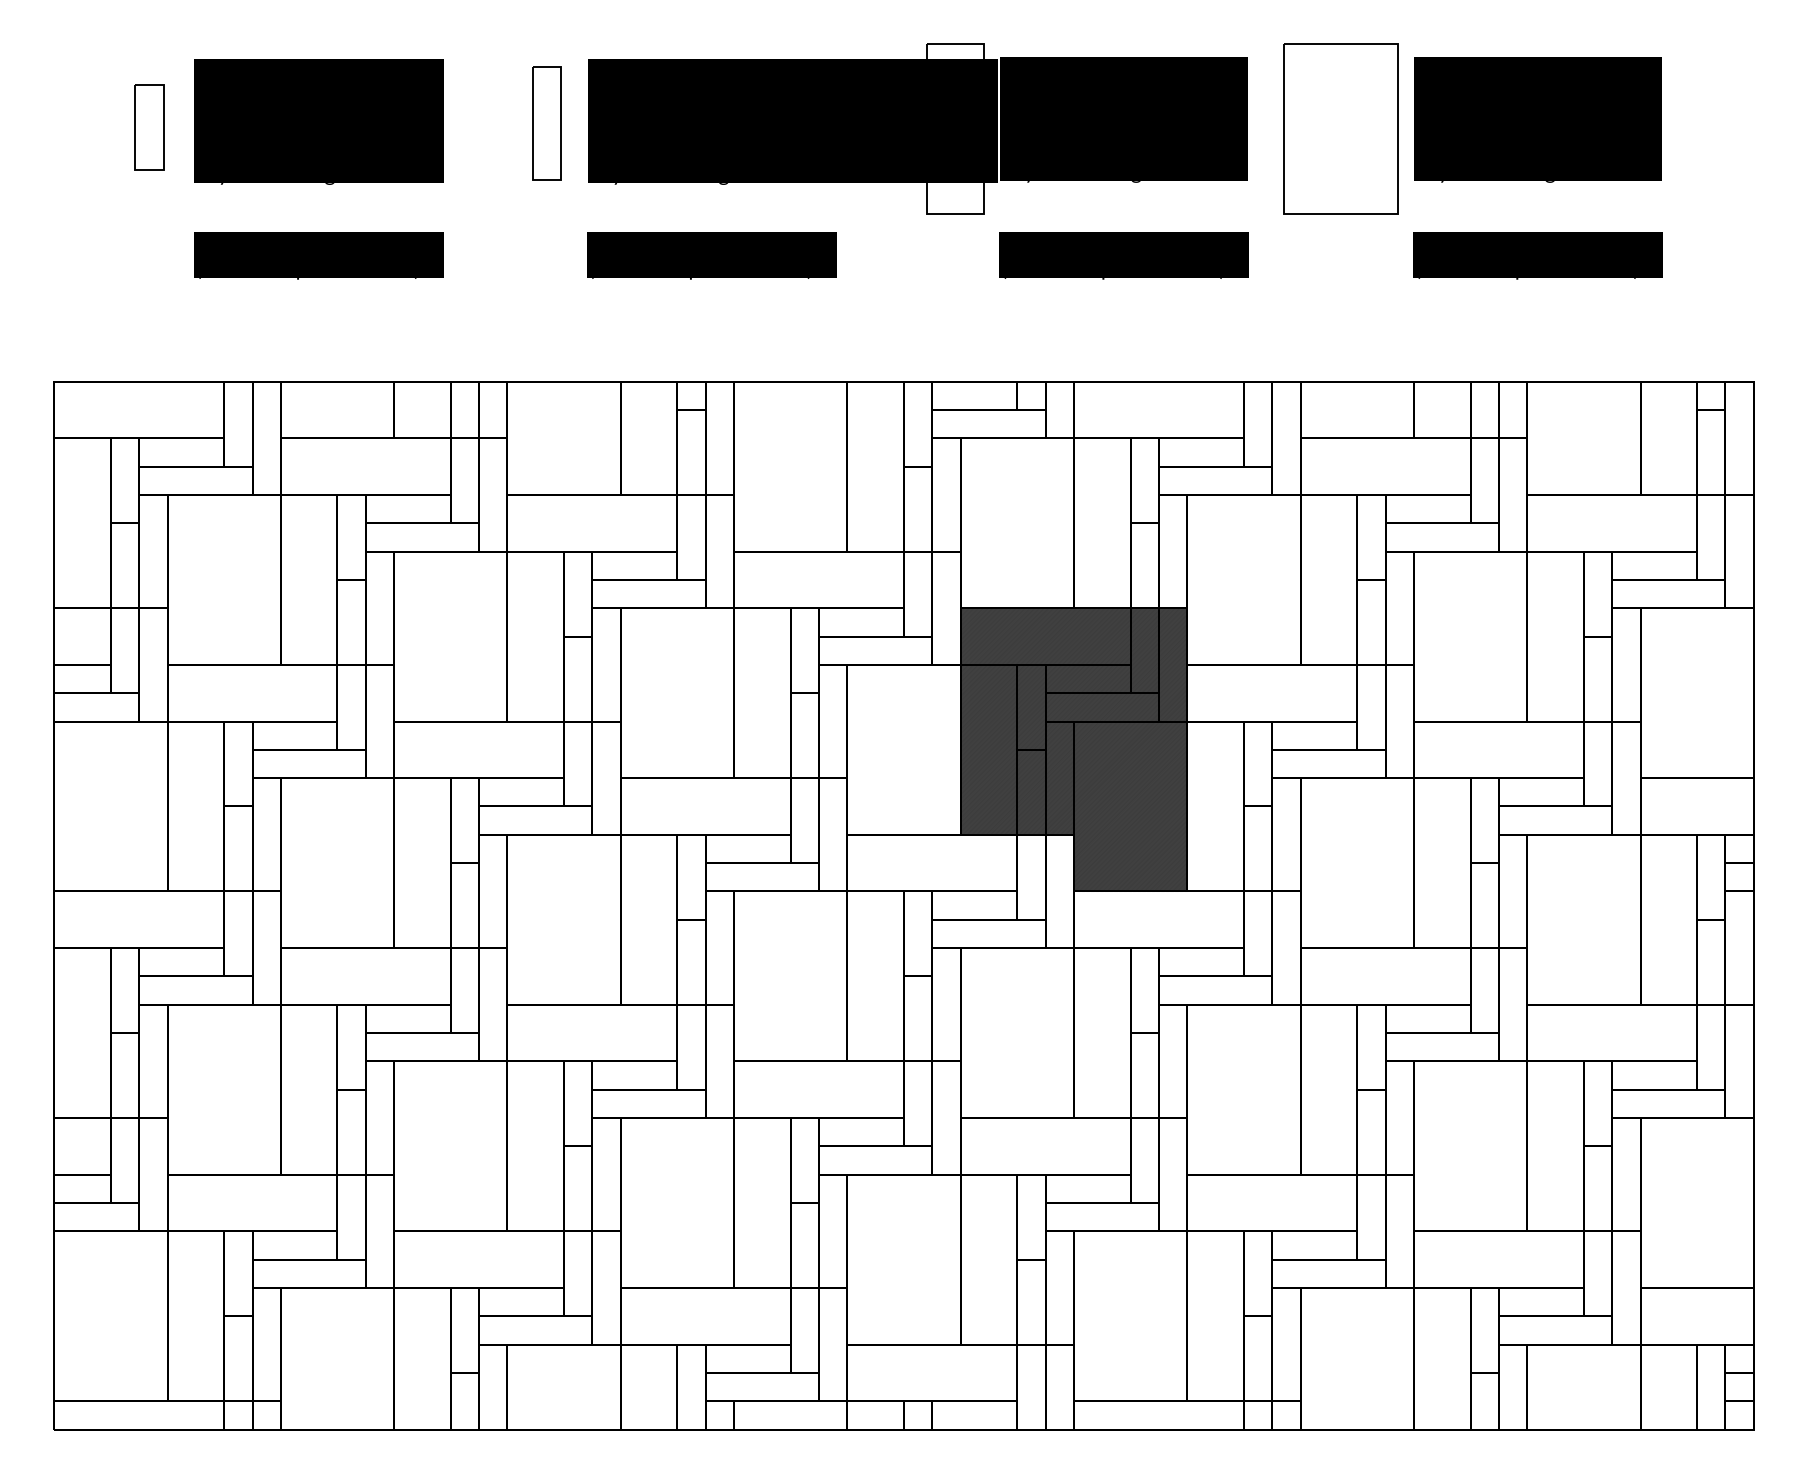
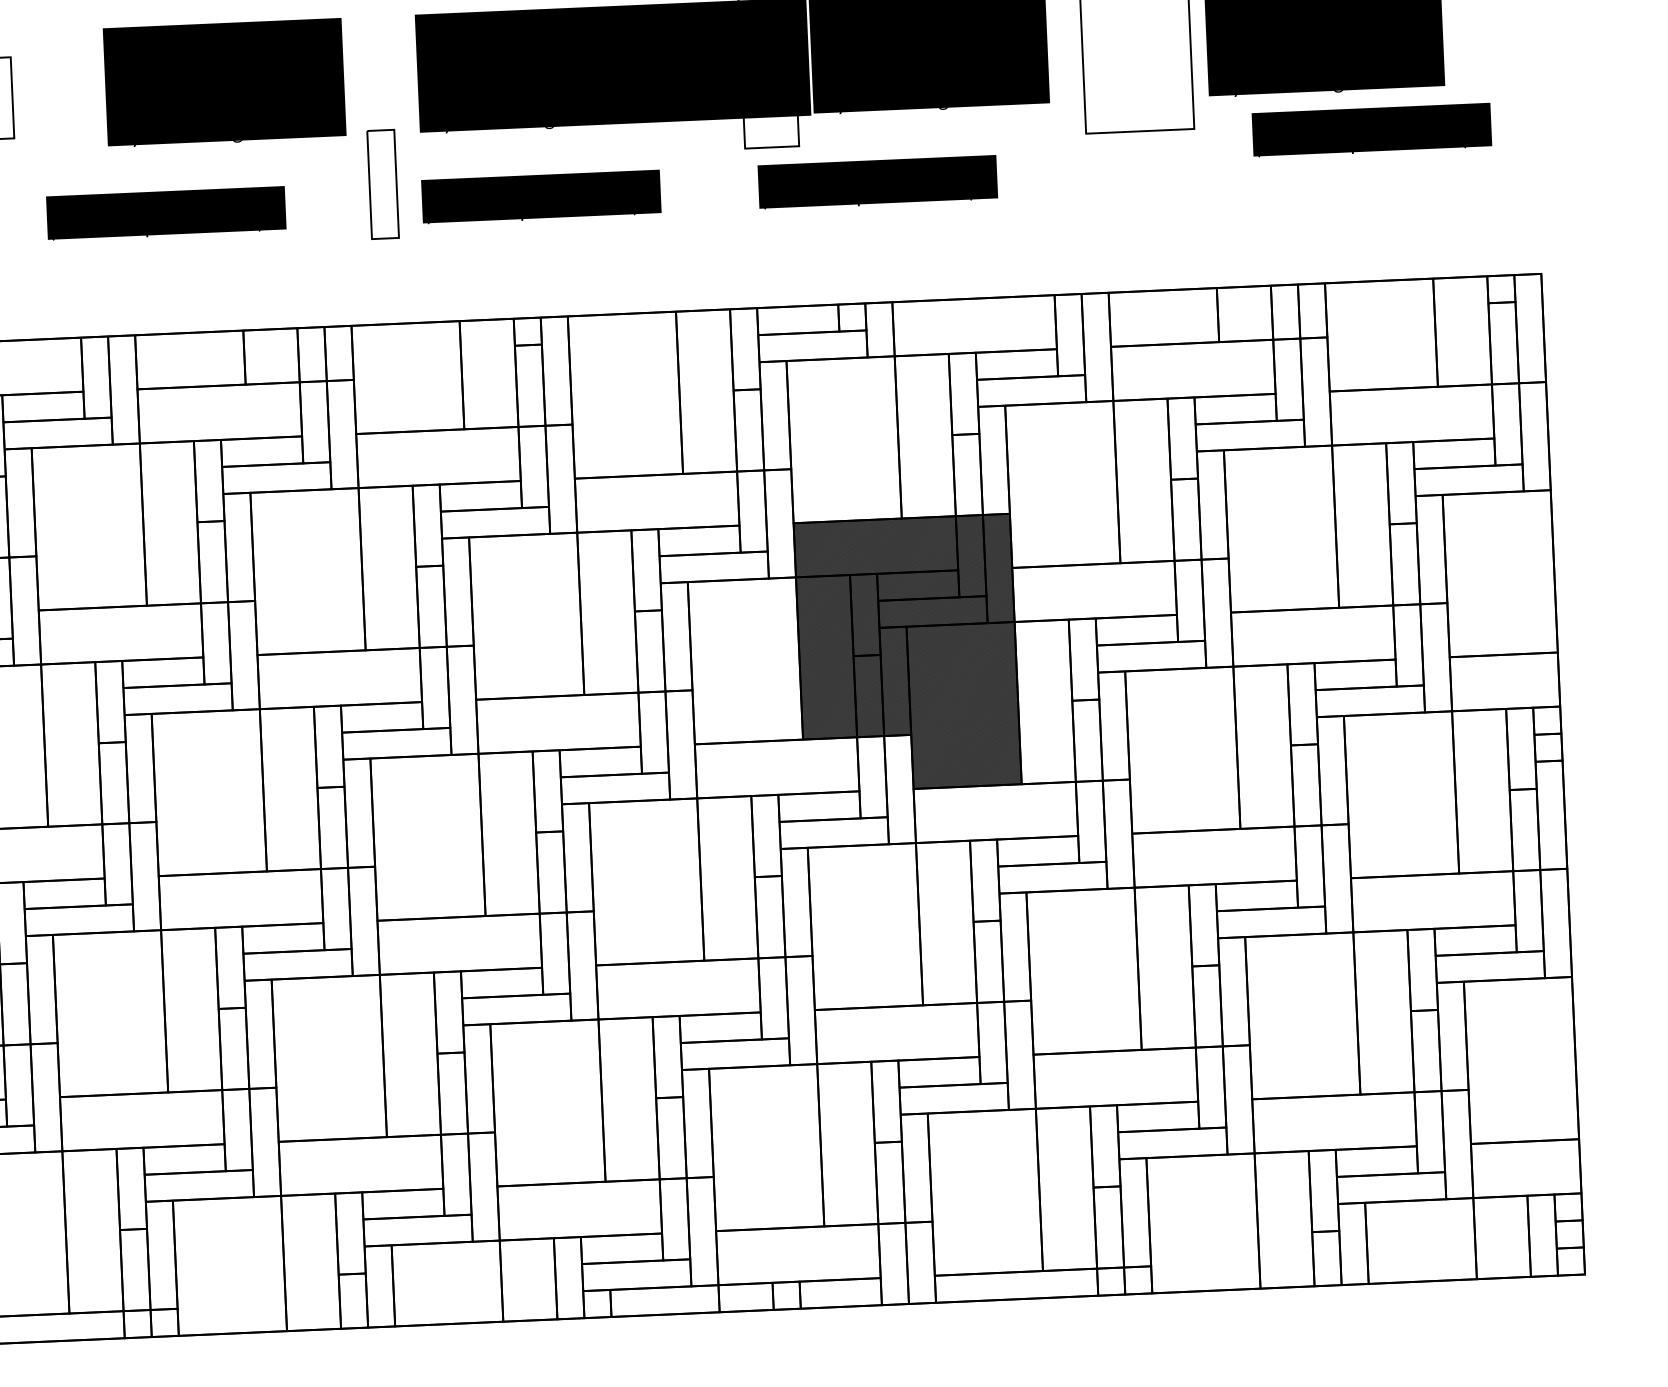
text: (318, 121) -> (224, 82), moved
part: (546, 123) -> (382, 184), moved
text: (1123, 255) -> (877, 182), moved
text: (1537, 255) -> (1371, 130), moved

